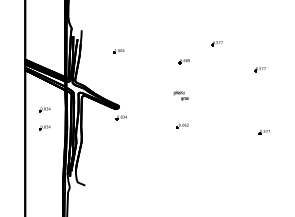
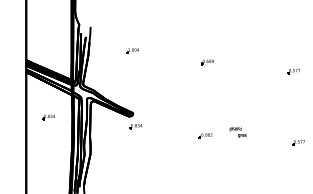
part: (216, 43) -> (244, 41), removed
text: (180, 95) -> (237, 131), moved
part: (44, 127) -> (48, 137), removed

